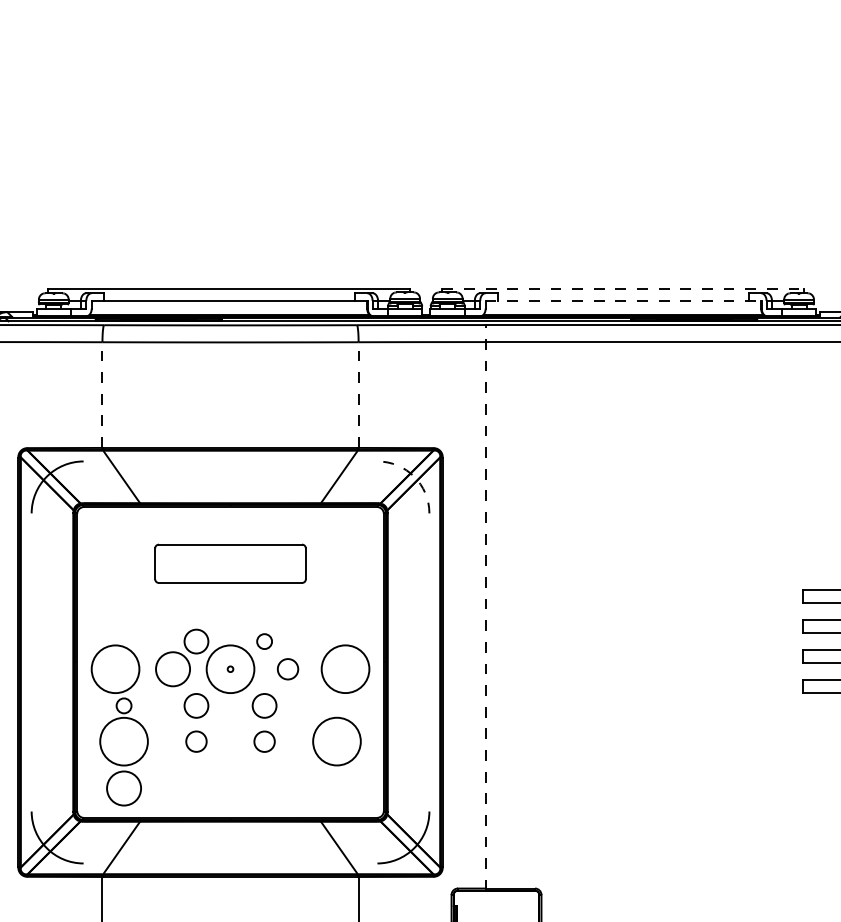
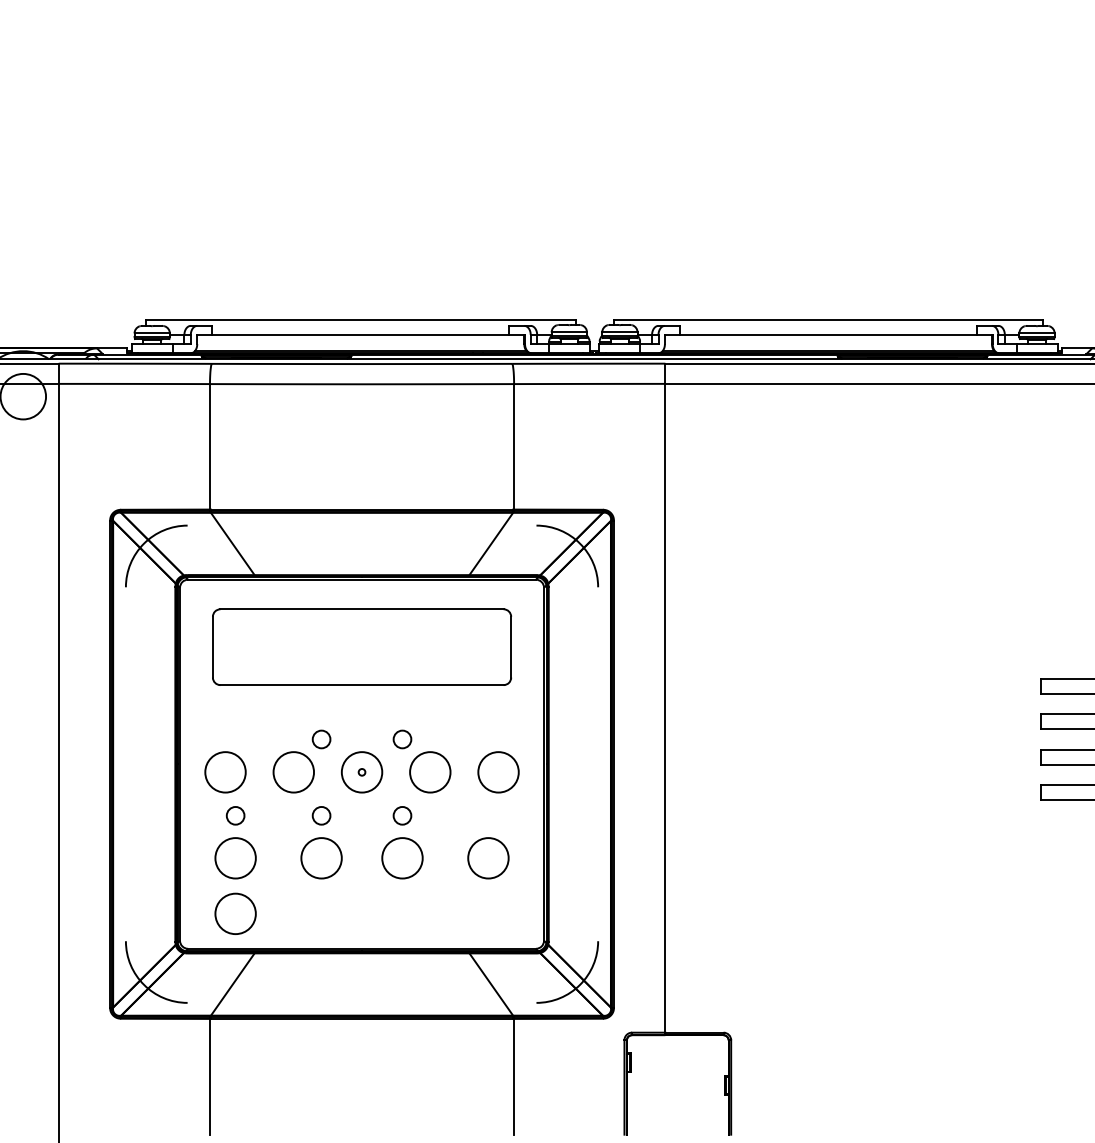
line: (623, 288) -> (828, 320), dashed -> solid
line: (623, 301) -> (828, 335), dashed -> solid
line: (102, 394) -> (209, 446), dashed -> solid
line: (358, 394) -> (514, 446), dashed -> solid
arc: (414, 476) -> (580, 543), dashed -> solid
part: (230, 563) -> (361, 646), size x1.67
line: (486, 607) -> (665, 699), dashed -> solid
circle: (196, 641) -> (321, 739), size x0.62
circle: (115, 669) -> (225, 772), size x0.71
circle: (230, 669) -> (361, 772), size x0.71
circle: (288, 669) -> (430, 772), size x1.67
circle: (345, 669) -> (498, 772), size x0.71
circle: (196, 705) -> (321, 815), size x0.62
circle: (264, 705) -> (402, 815), size x0.62
circle: (123, 741) -> (235, 858), size x0.71
circle: (196, 741) -> (321, 858), size x1.67
circle: (264, 741) -> (402, 858), size x1.67
circle: (337, 741) -> (488, 858), size x0.71

